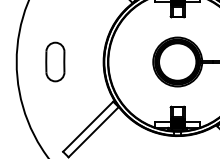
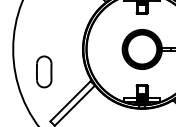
part: (55, 61) -> (44, 71), moved

